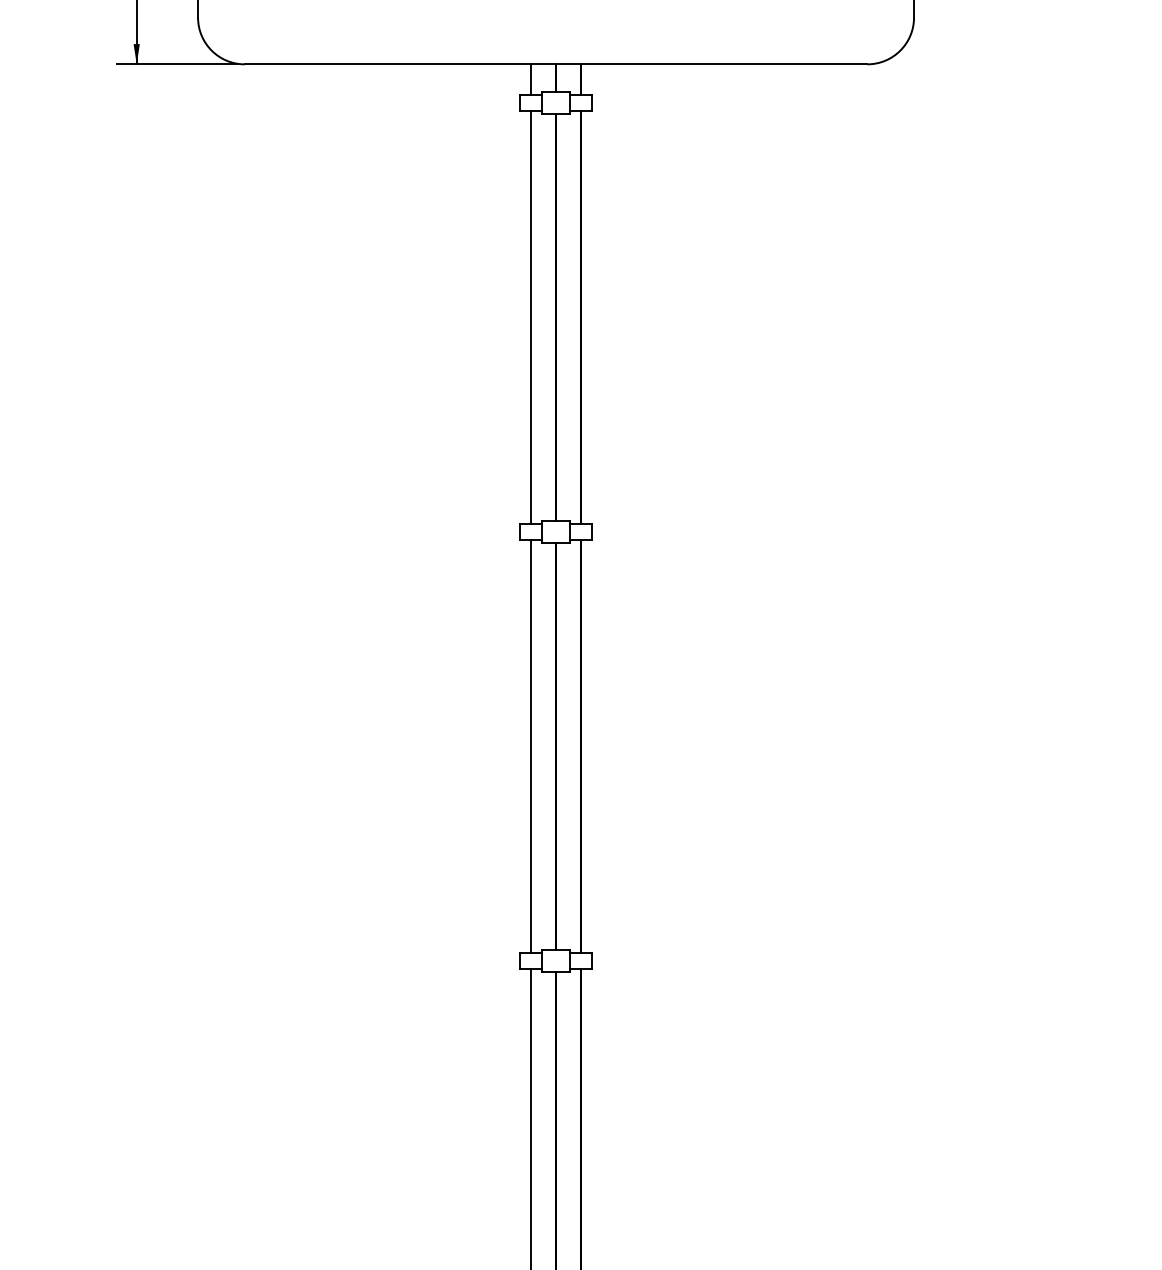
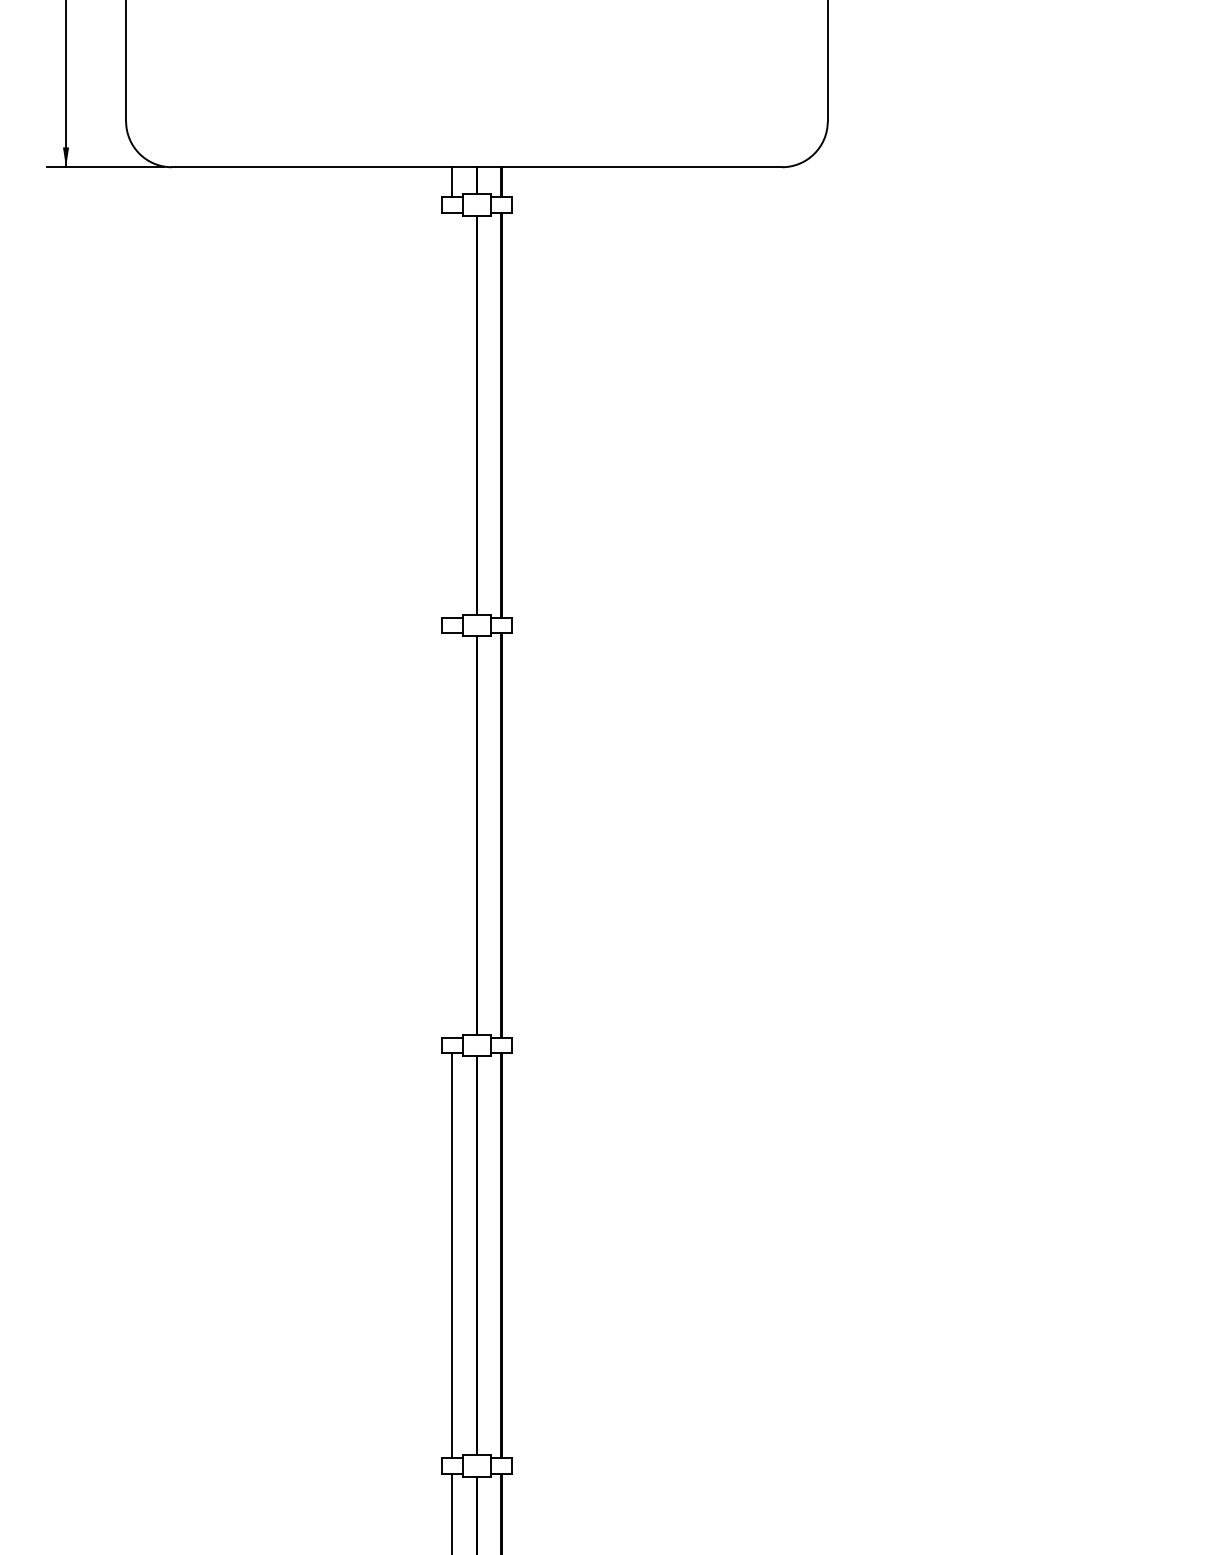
line: (531, 316) -> (452, 414), removed
line: (531, 746) -> (452, 835), removed

